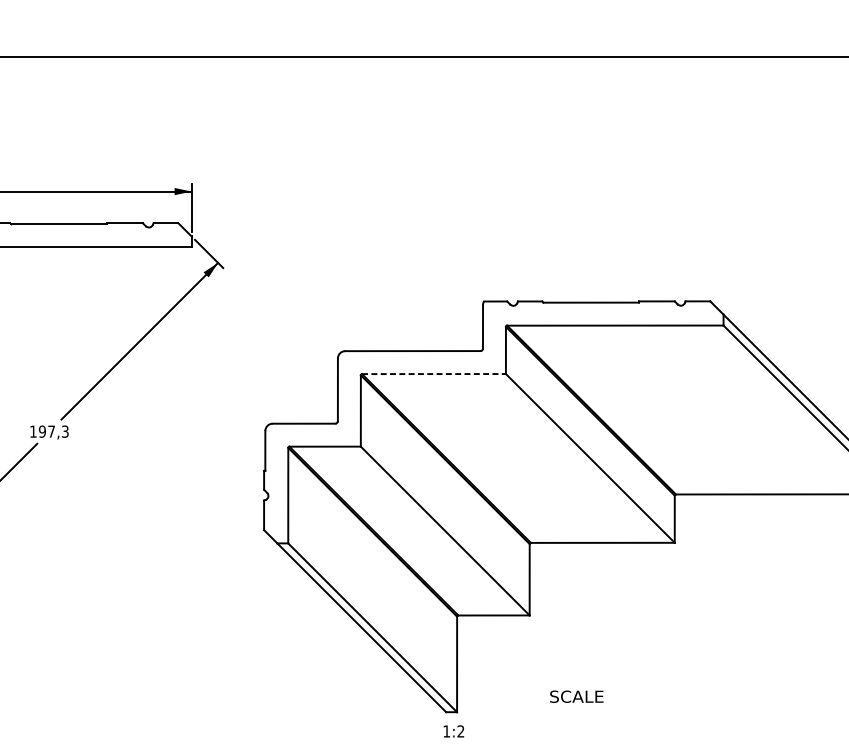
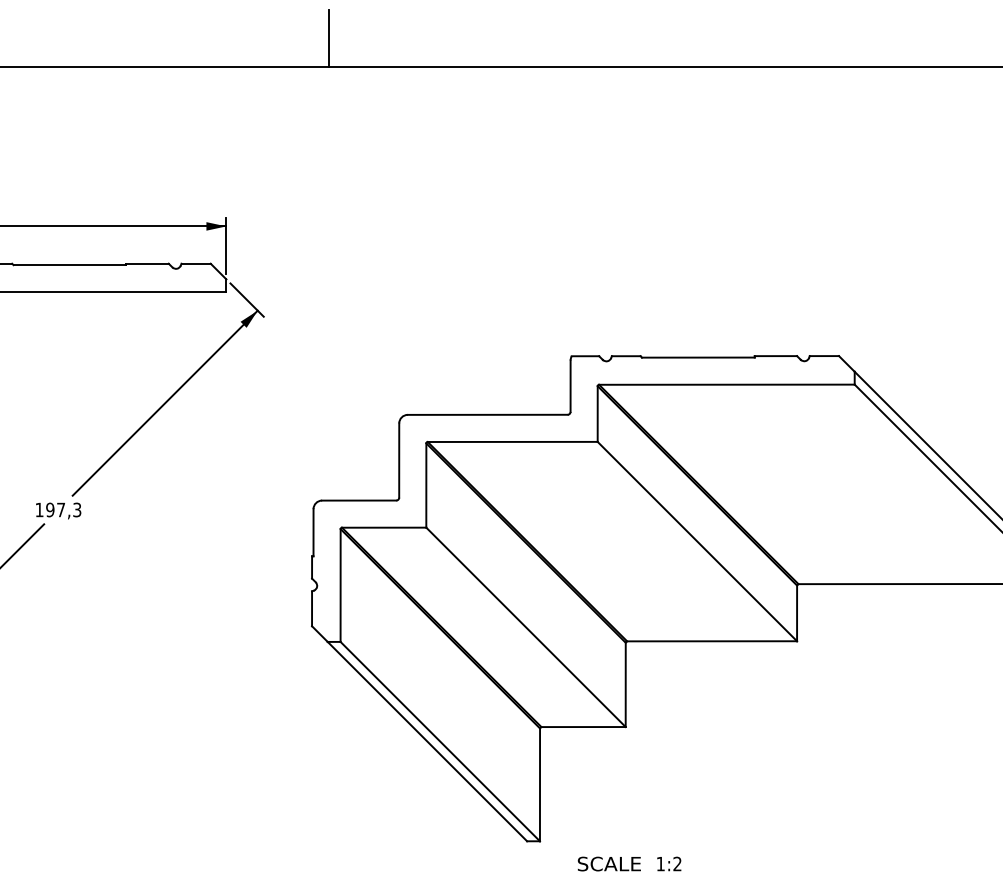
line: (278, 32) -> (329, 38), added
line: (433, 373) -> (512, 441), dashed -> solid
text: (576, 696) -> (608, 863), moved
text: (454, 730) -> (669, 863), moved

